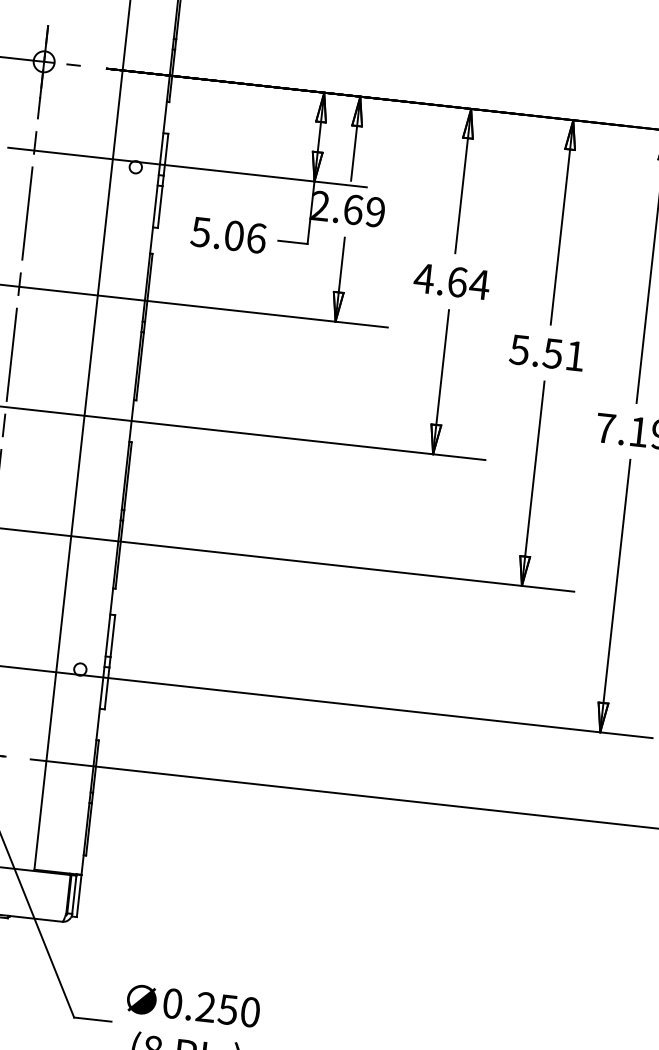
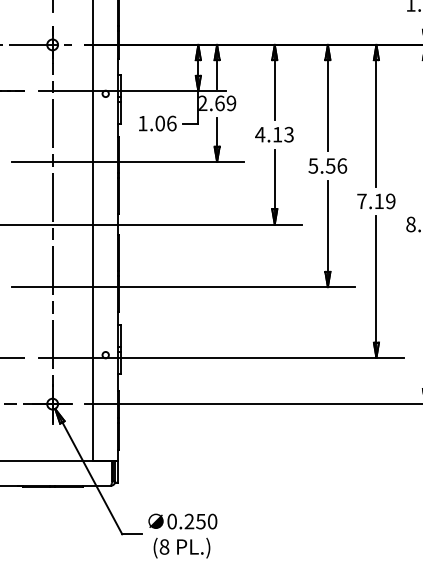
text: (200, 231) -> (142, 123), 5.06 -> 1.06
text: (468, 283) -> (283, 134), 4.64 -> 4.13
text: (575, 355) -> (342, 165), 5.51 -> 5.56

